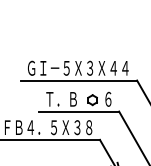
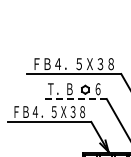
text: (77, 68) -> (73, 64), ＧＩ－５Ｘ３Ｘ４４ -> ＦＢ４．５Ｘ３８
line: (77, 112) -> (73, 99), solid -> dashed

